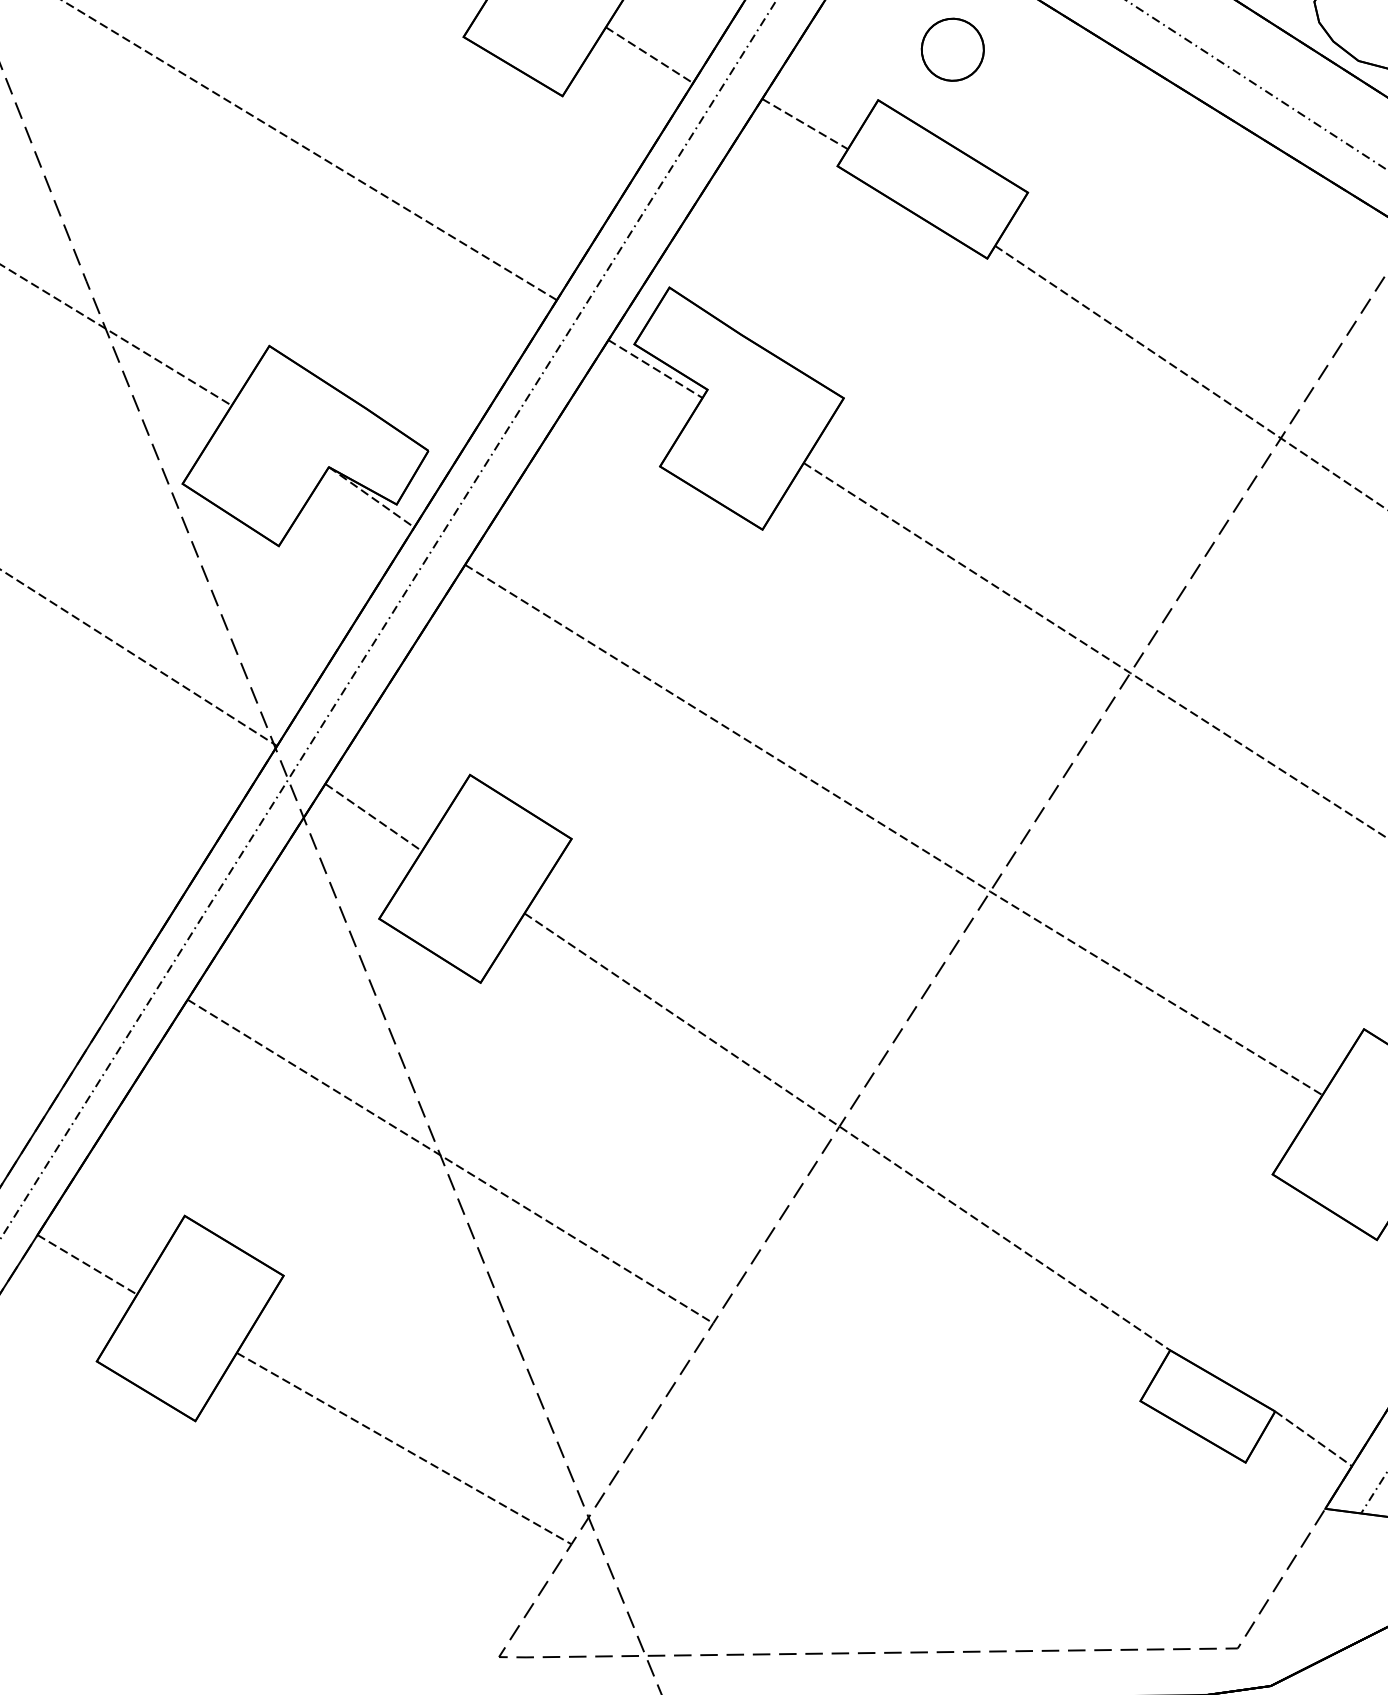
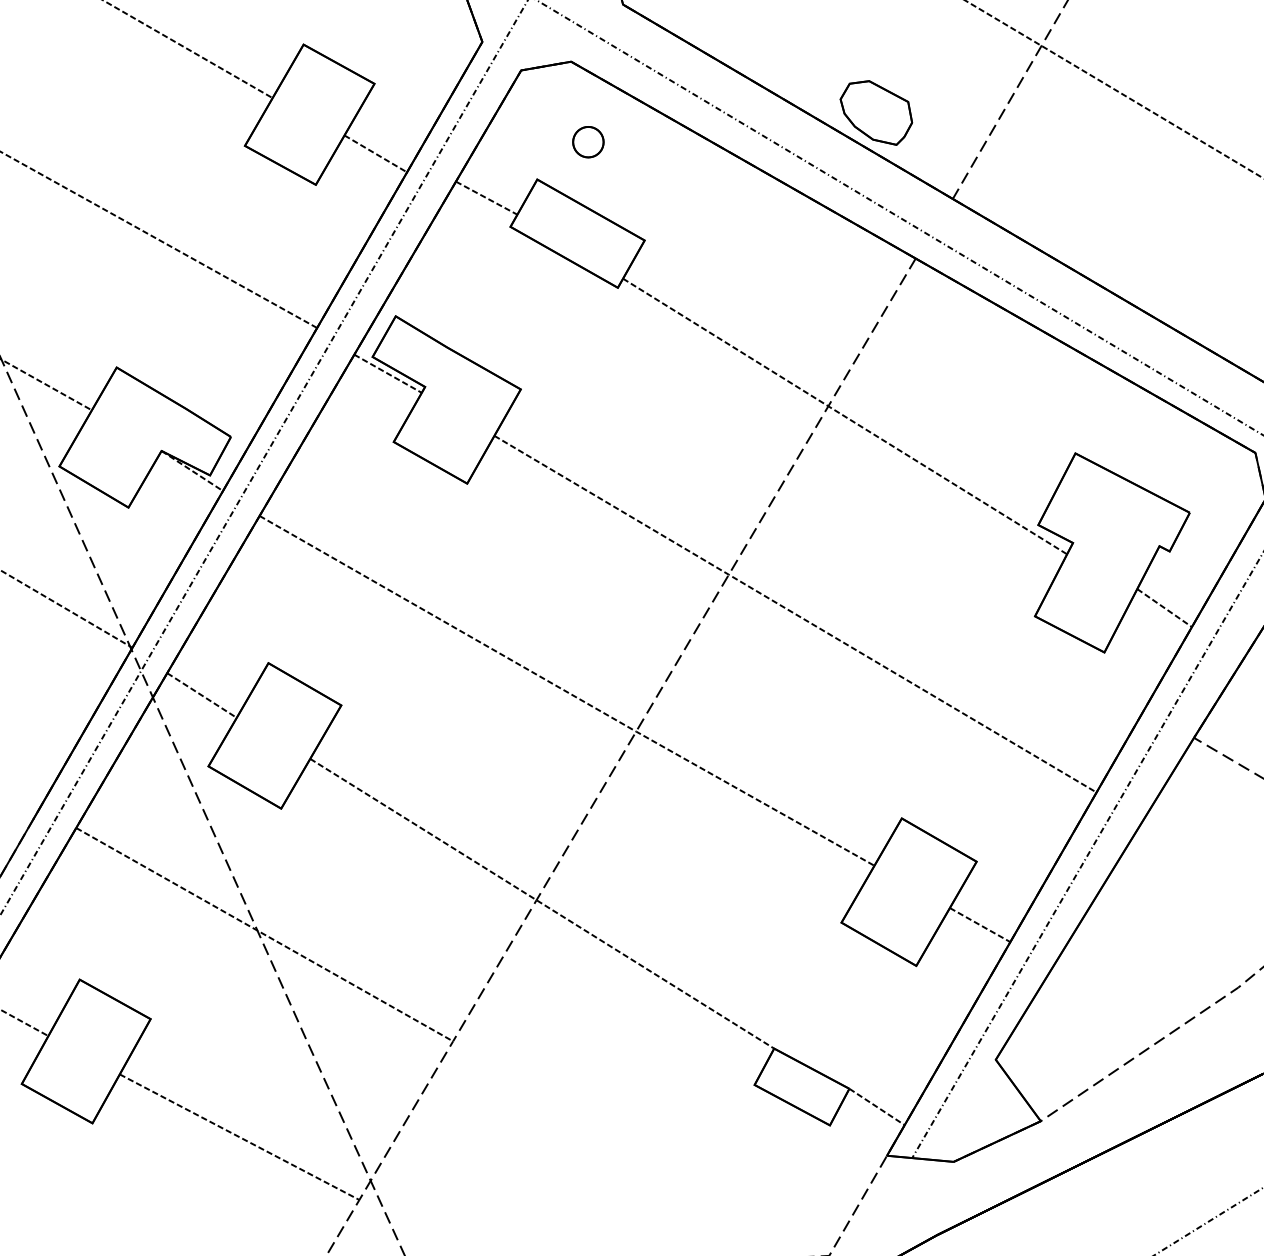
part: (953, 48) -> (588, 141), size x0.7

